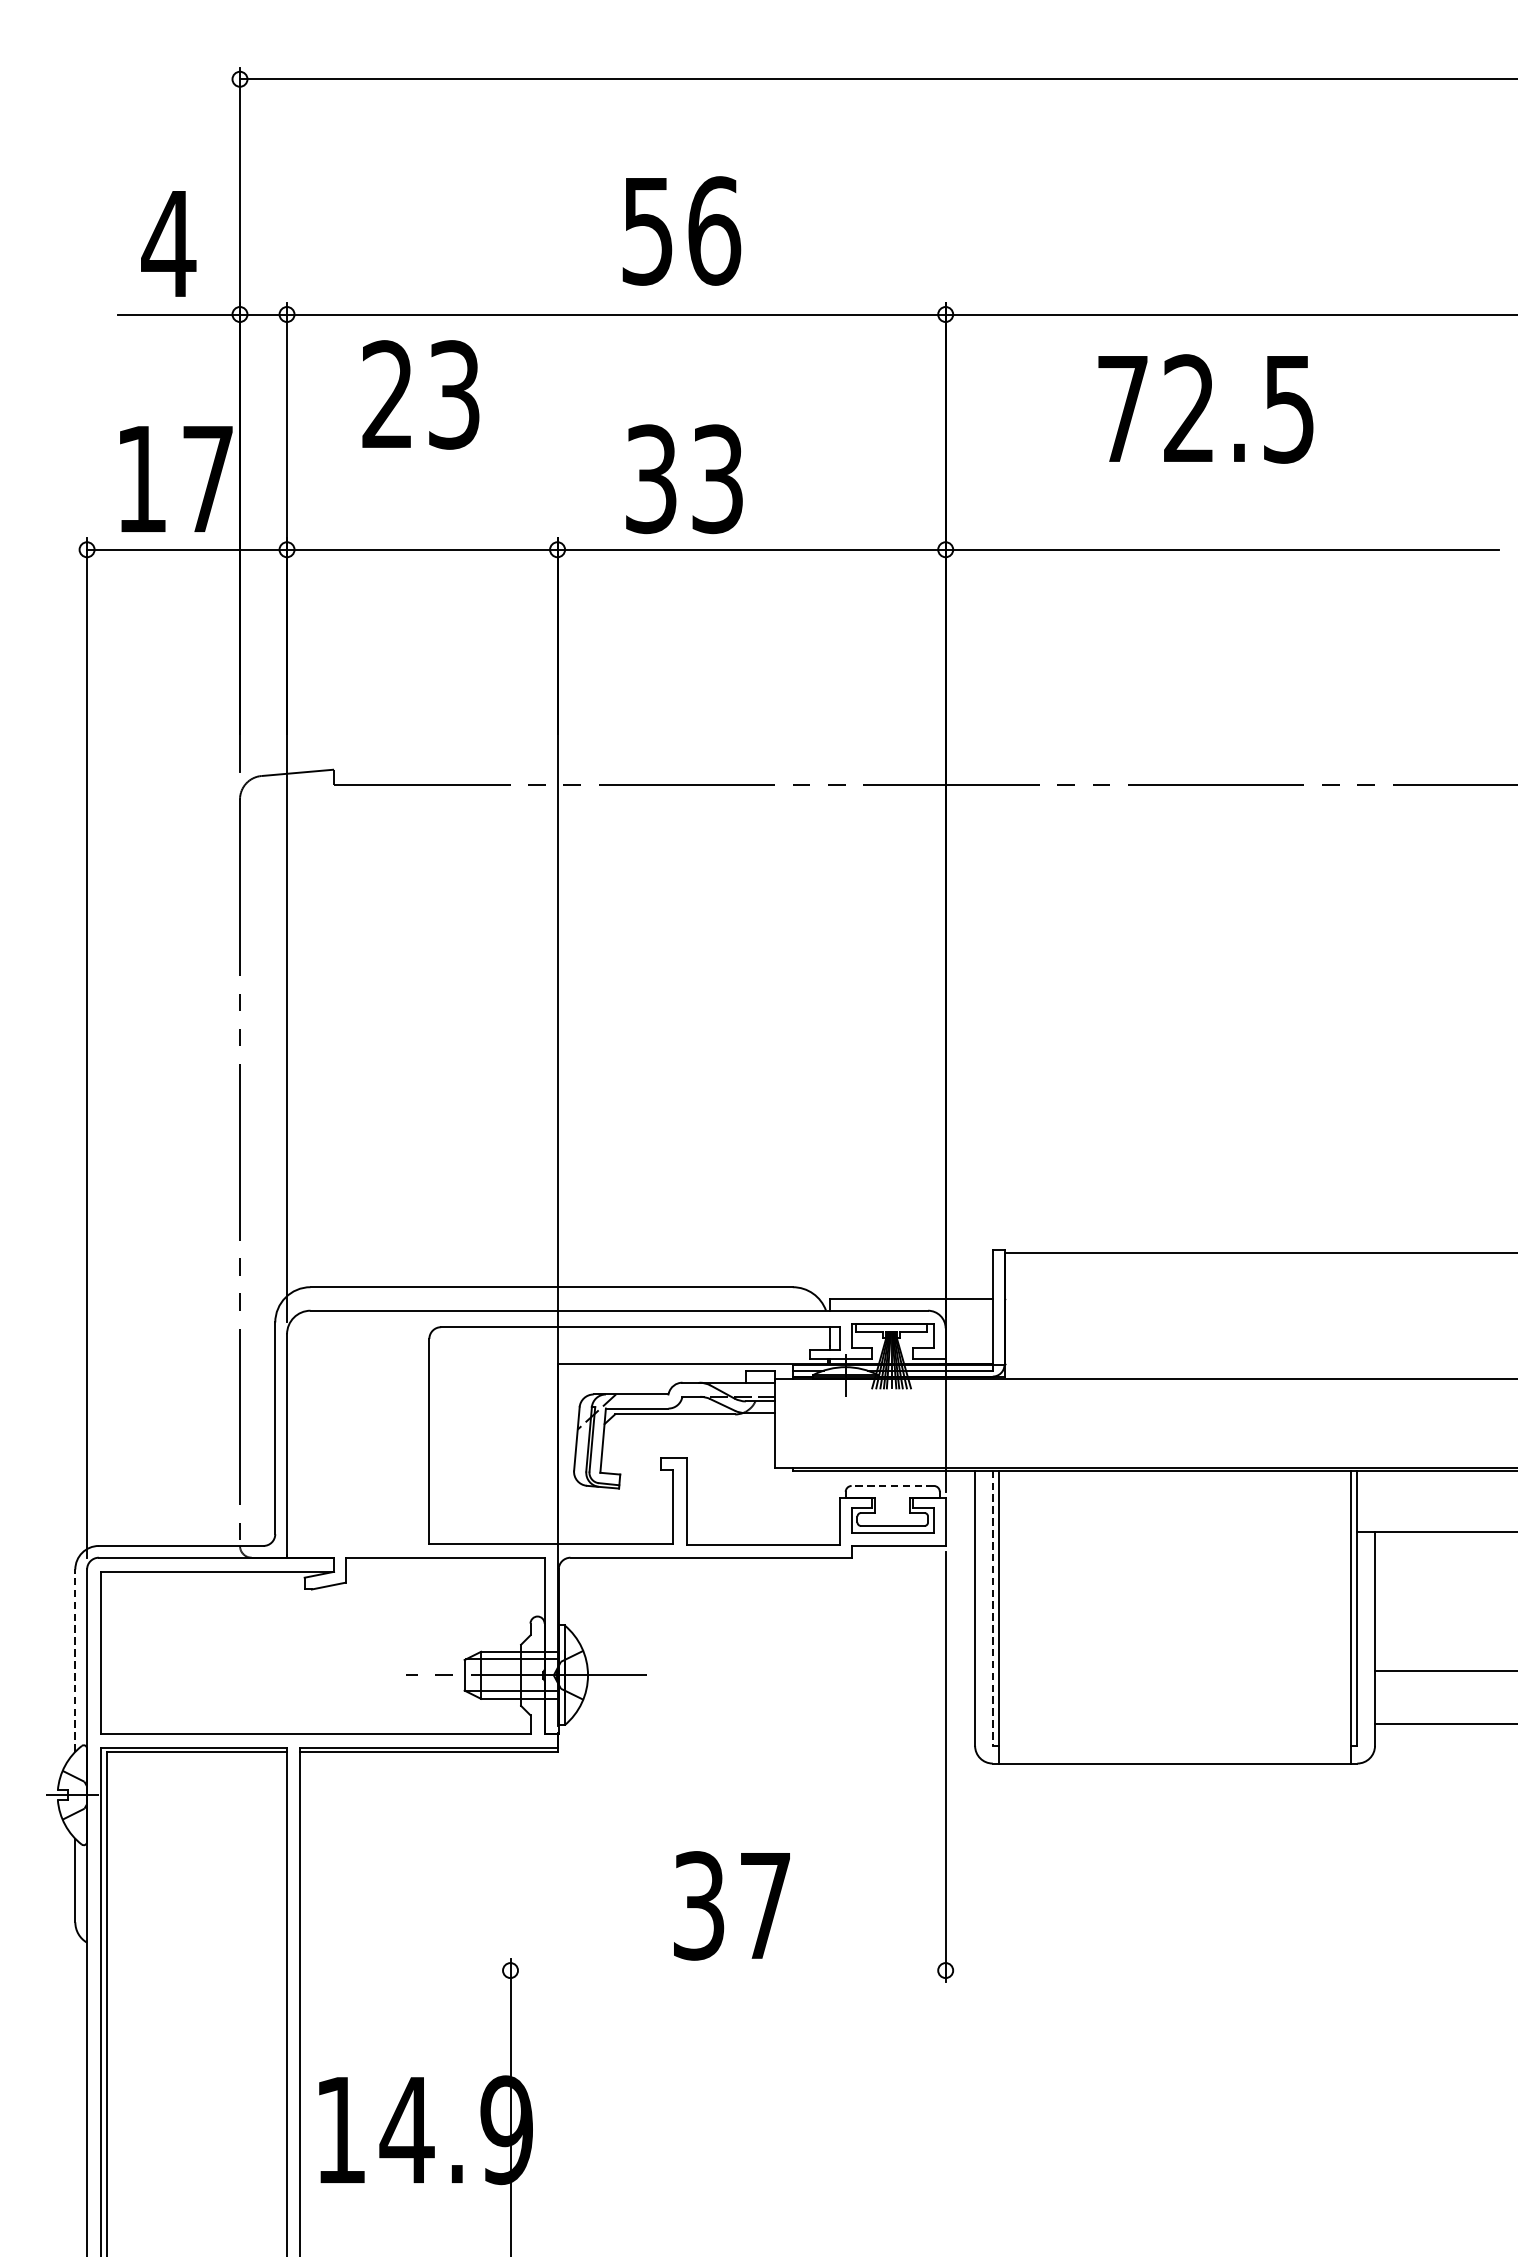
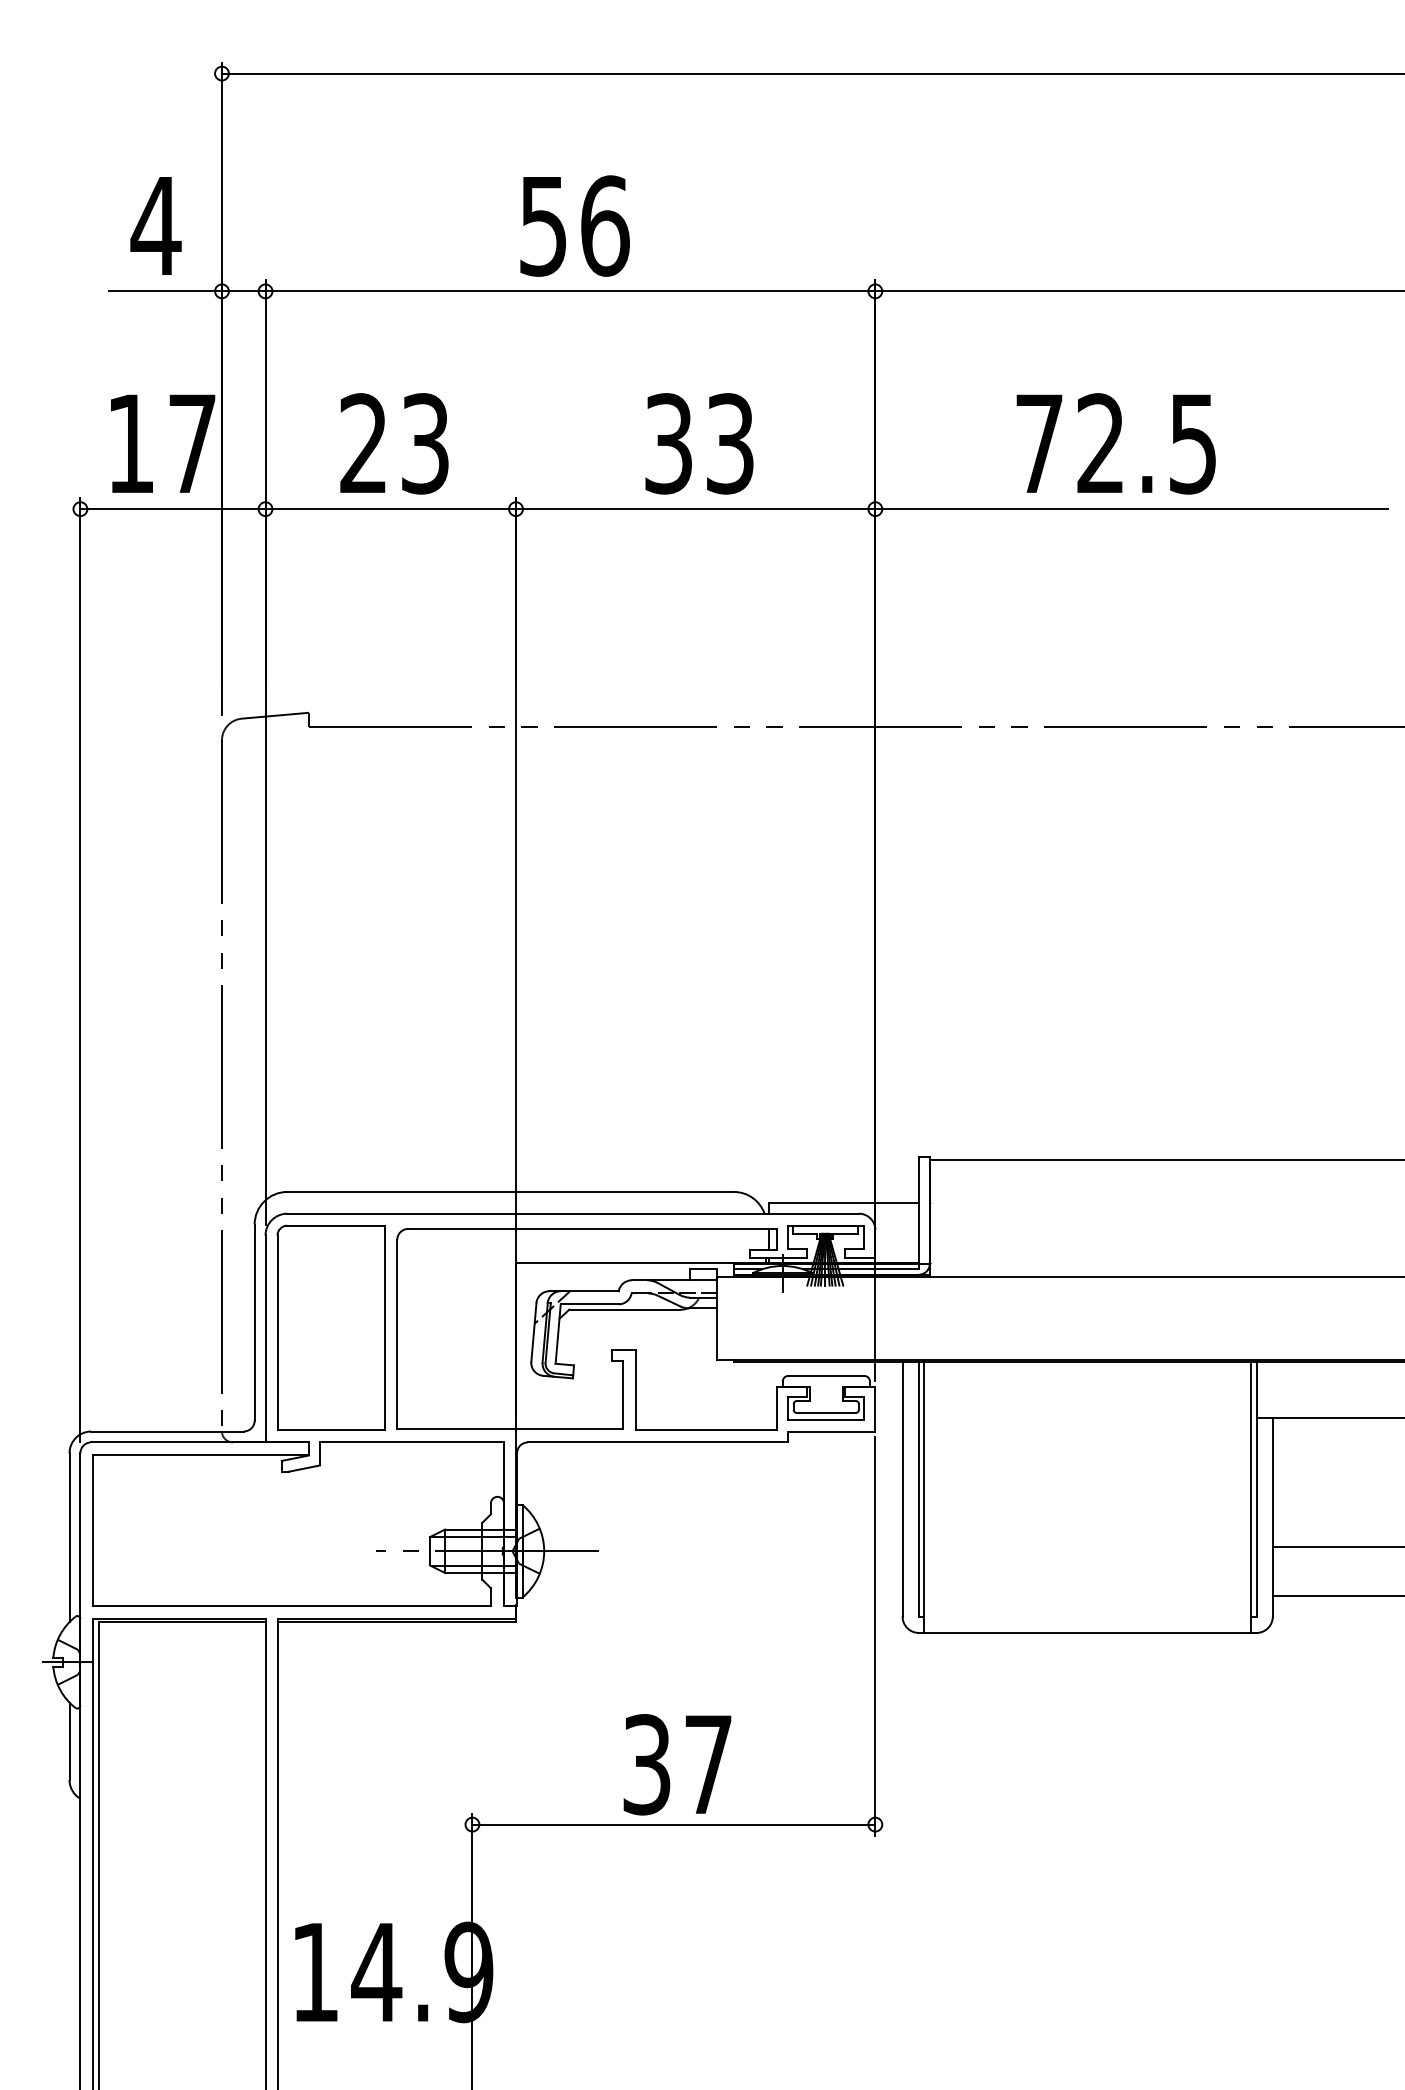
text: (681, 230) -> (574, 225), moved
text: (420, 394) -> (394, 443), moved
text: (1205, 408) -> (1115, 443), moved
text: (684, 478) -> (699, 443), moved
part: (357, 1433) -> (330, 1327), added
line: (891, 1485) -> (825, 1375), dashed -> solid
line: (992, 1608) -> (918, 1489), dashed -> solid
line: (75, 1660) -> (69, 1537), dashed -> solid
line: (727, 1970) -> (673, 1824), added

